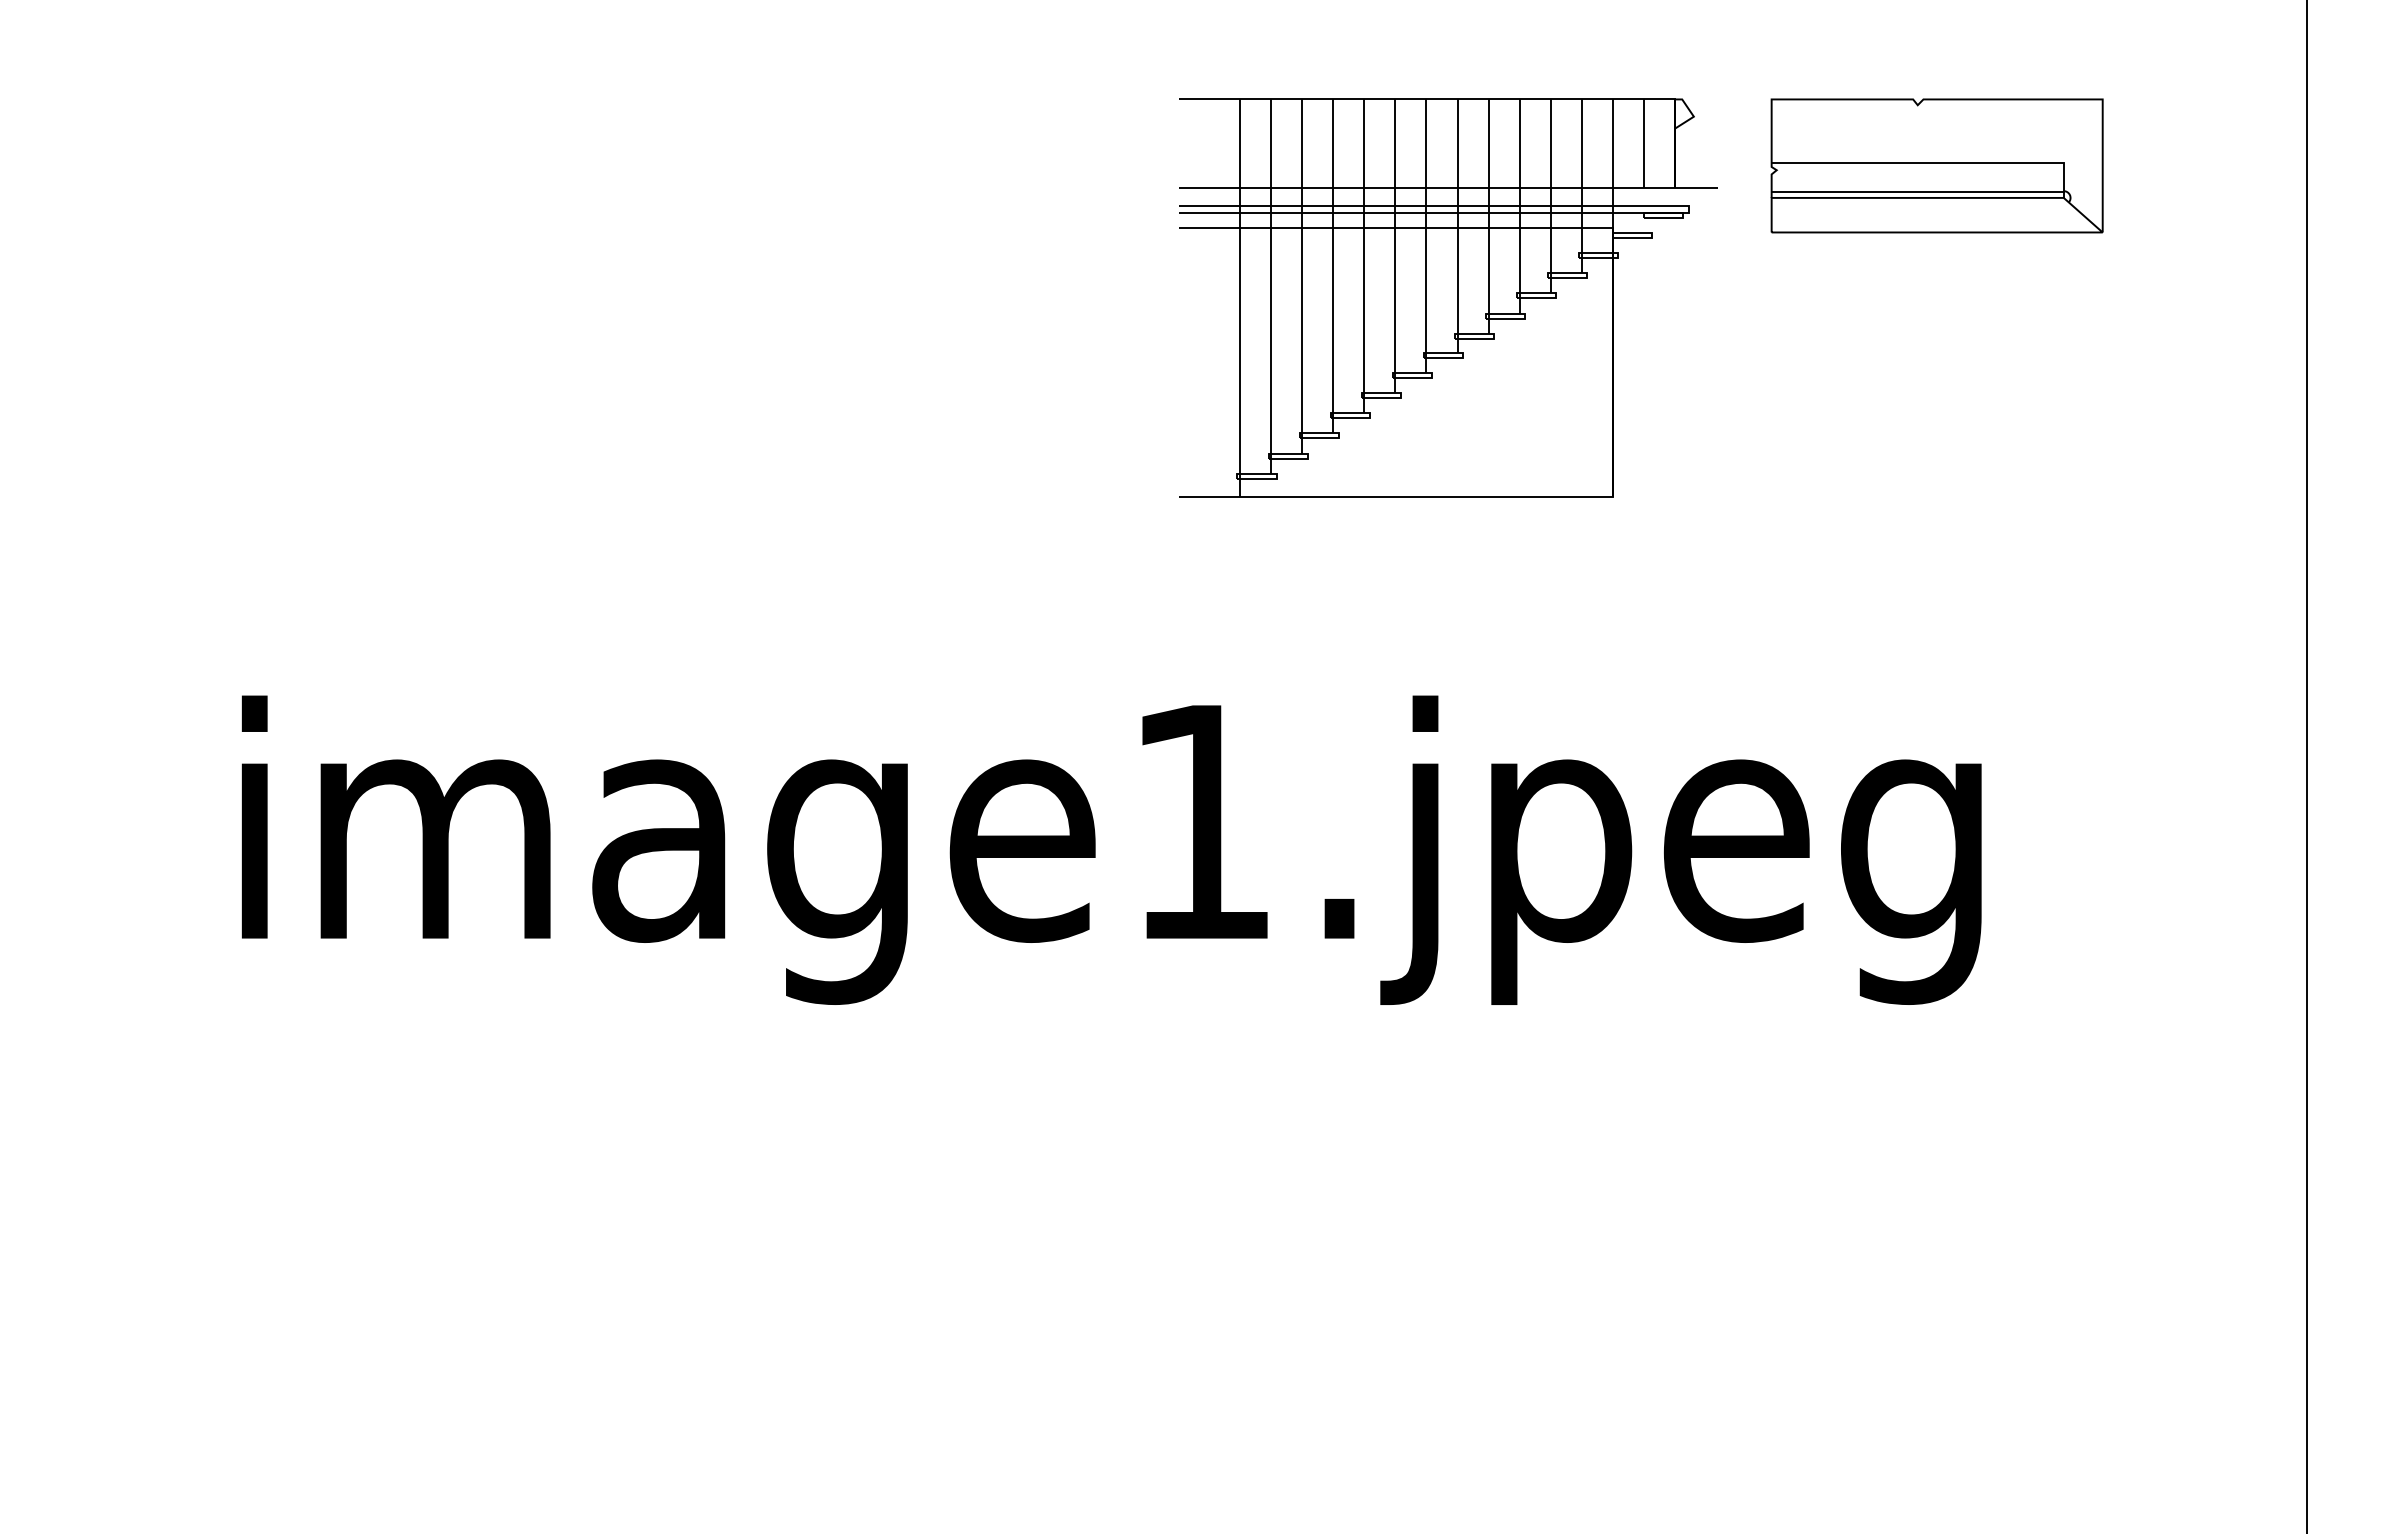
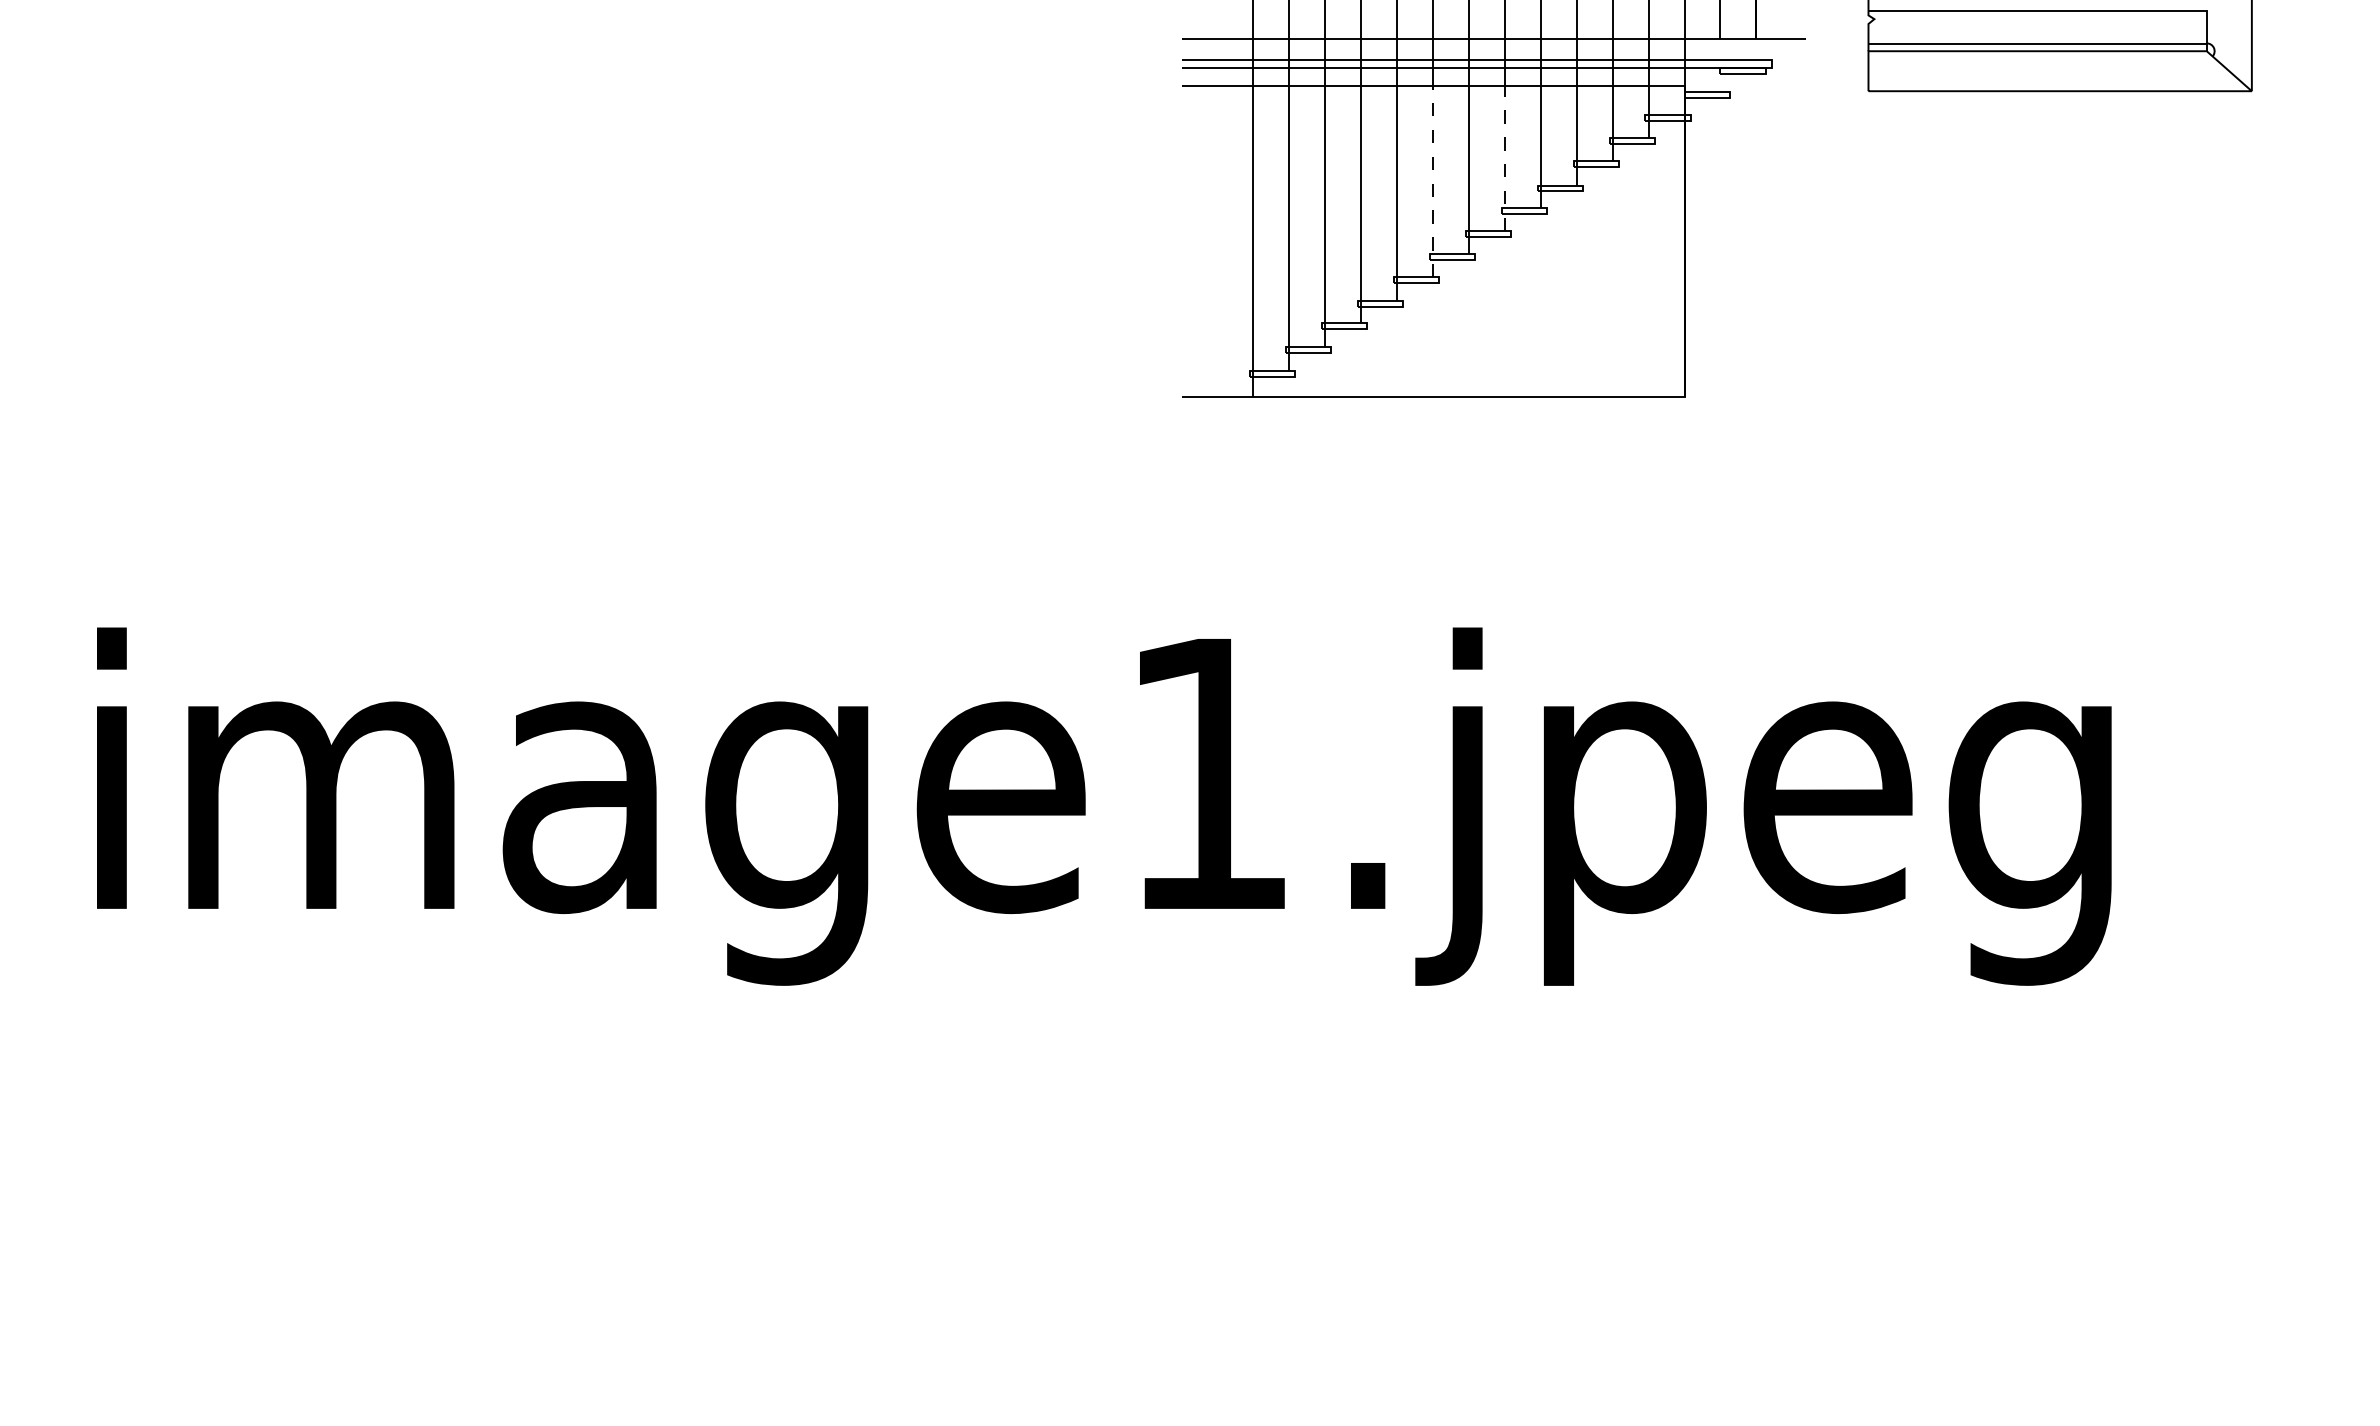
line: (1457, 290) -> (1504, 158), solid -> dashed
line: (1395, 310) -> (1432, 181), solid -> dashed

